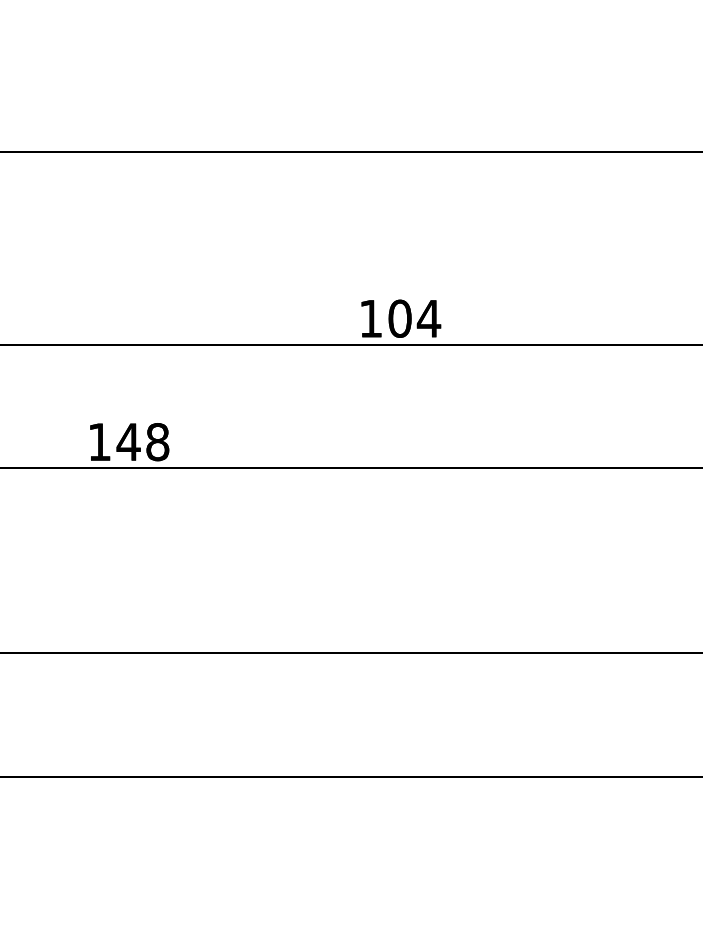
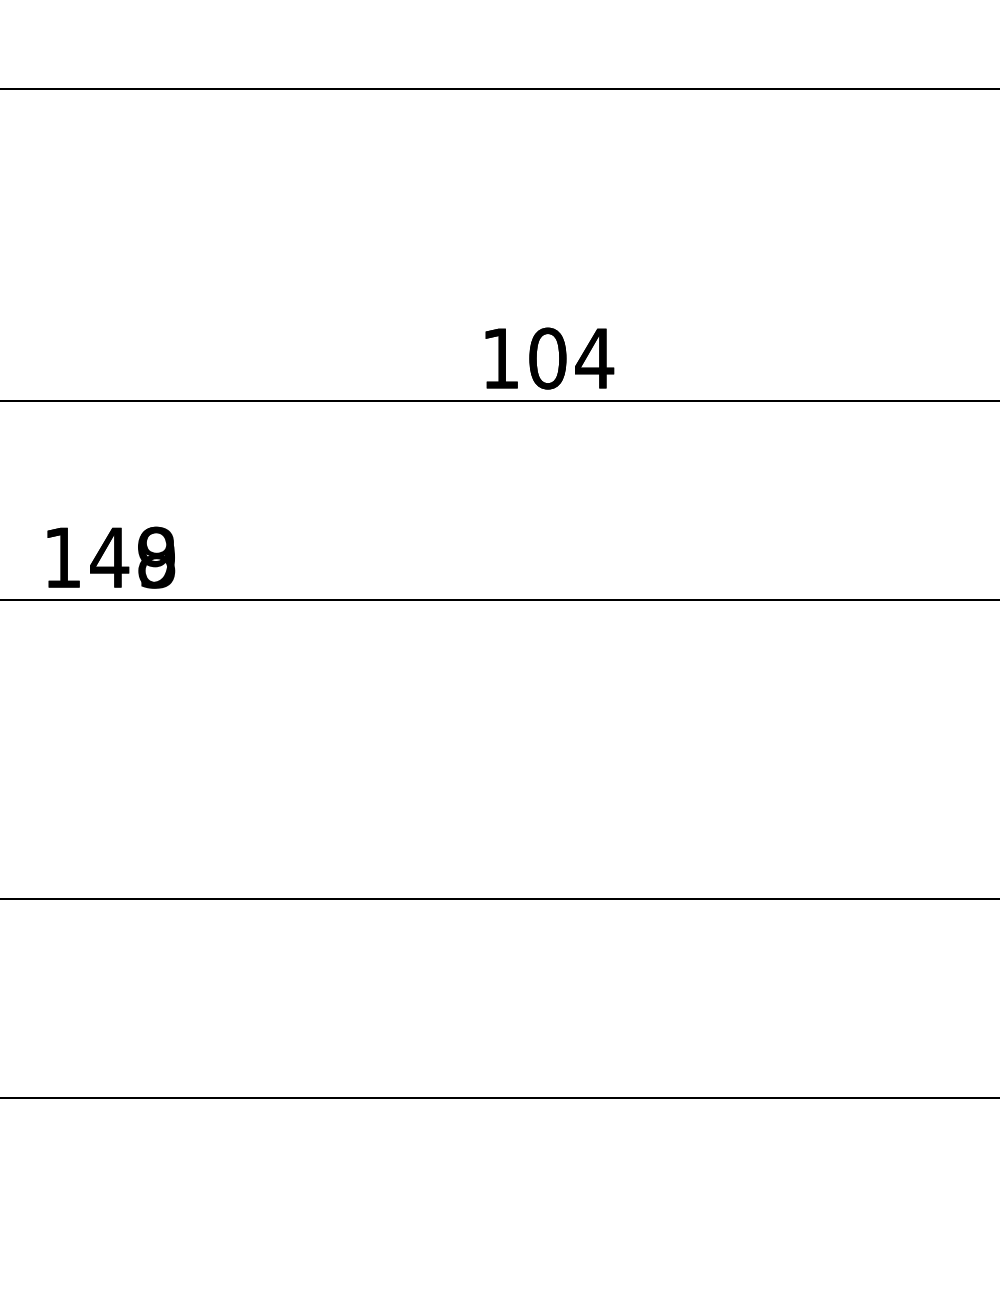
text: (157, 442) -> (156, 558), 148 -> 149

